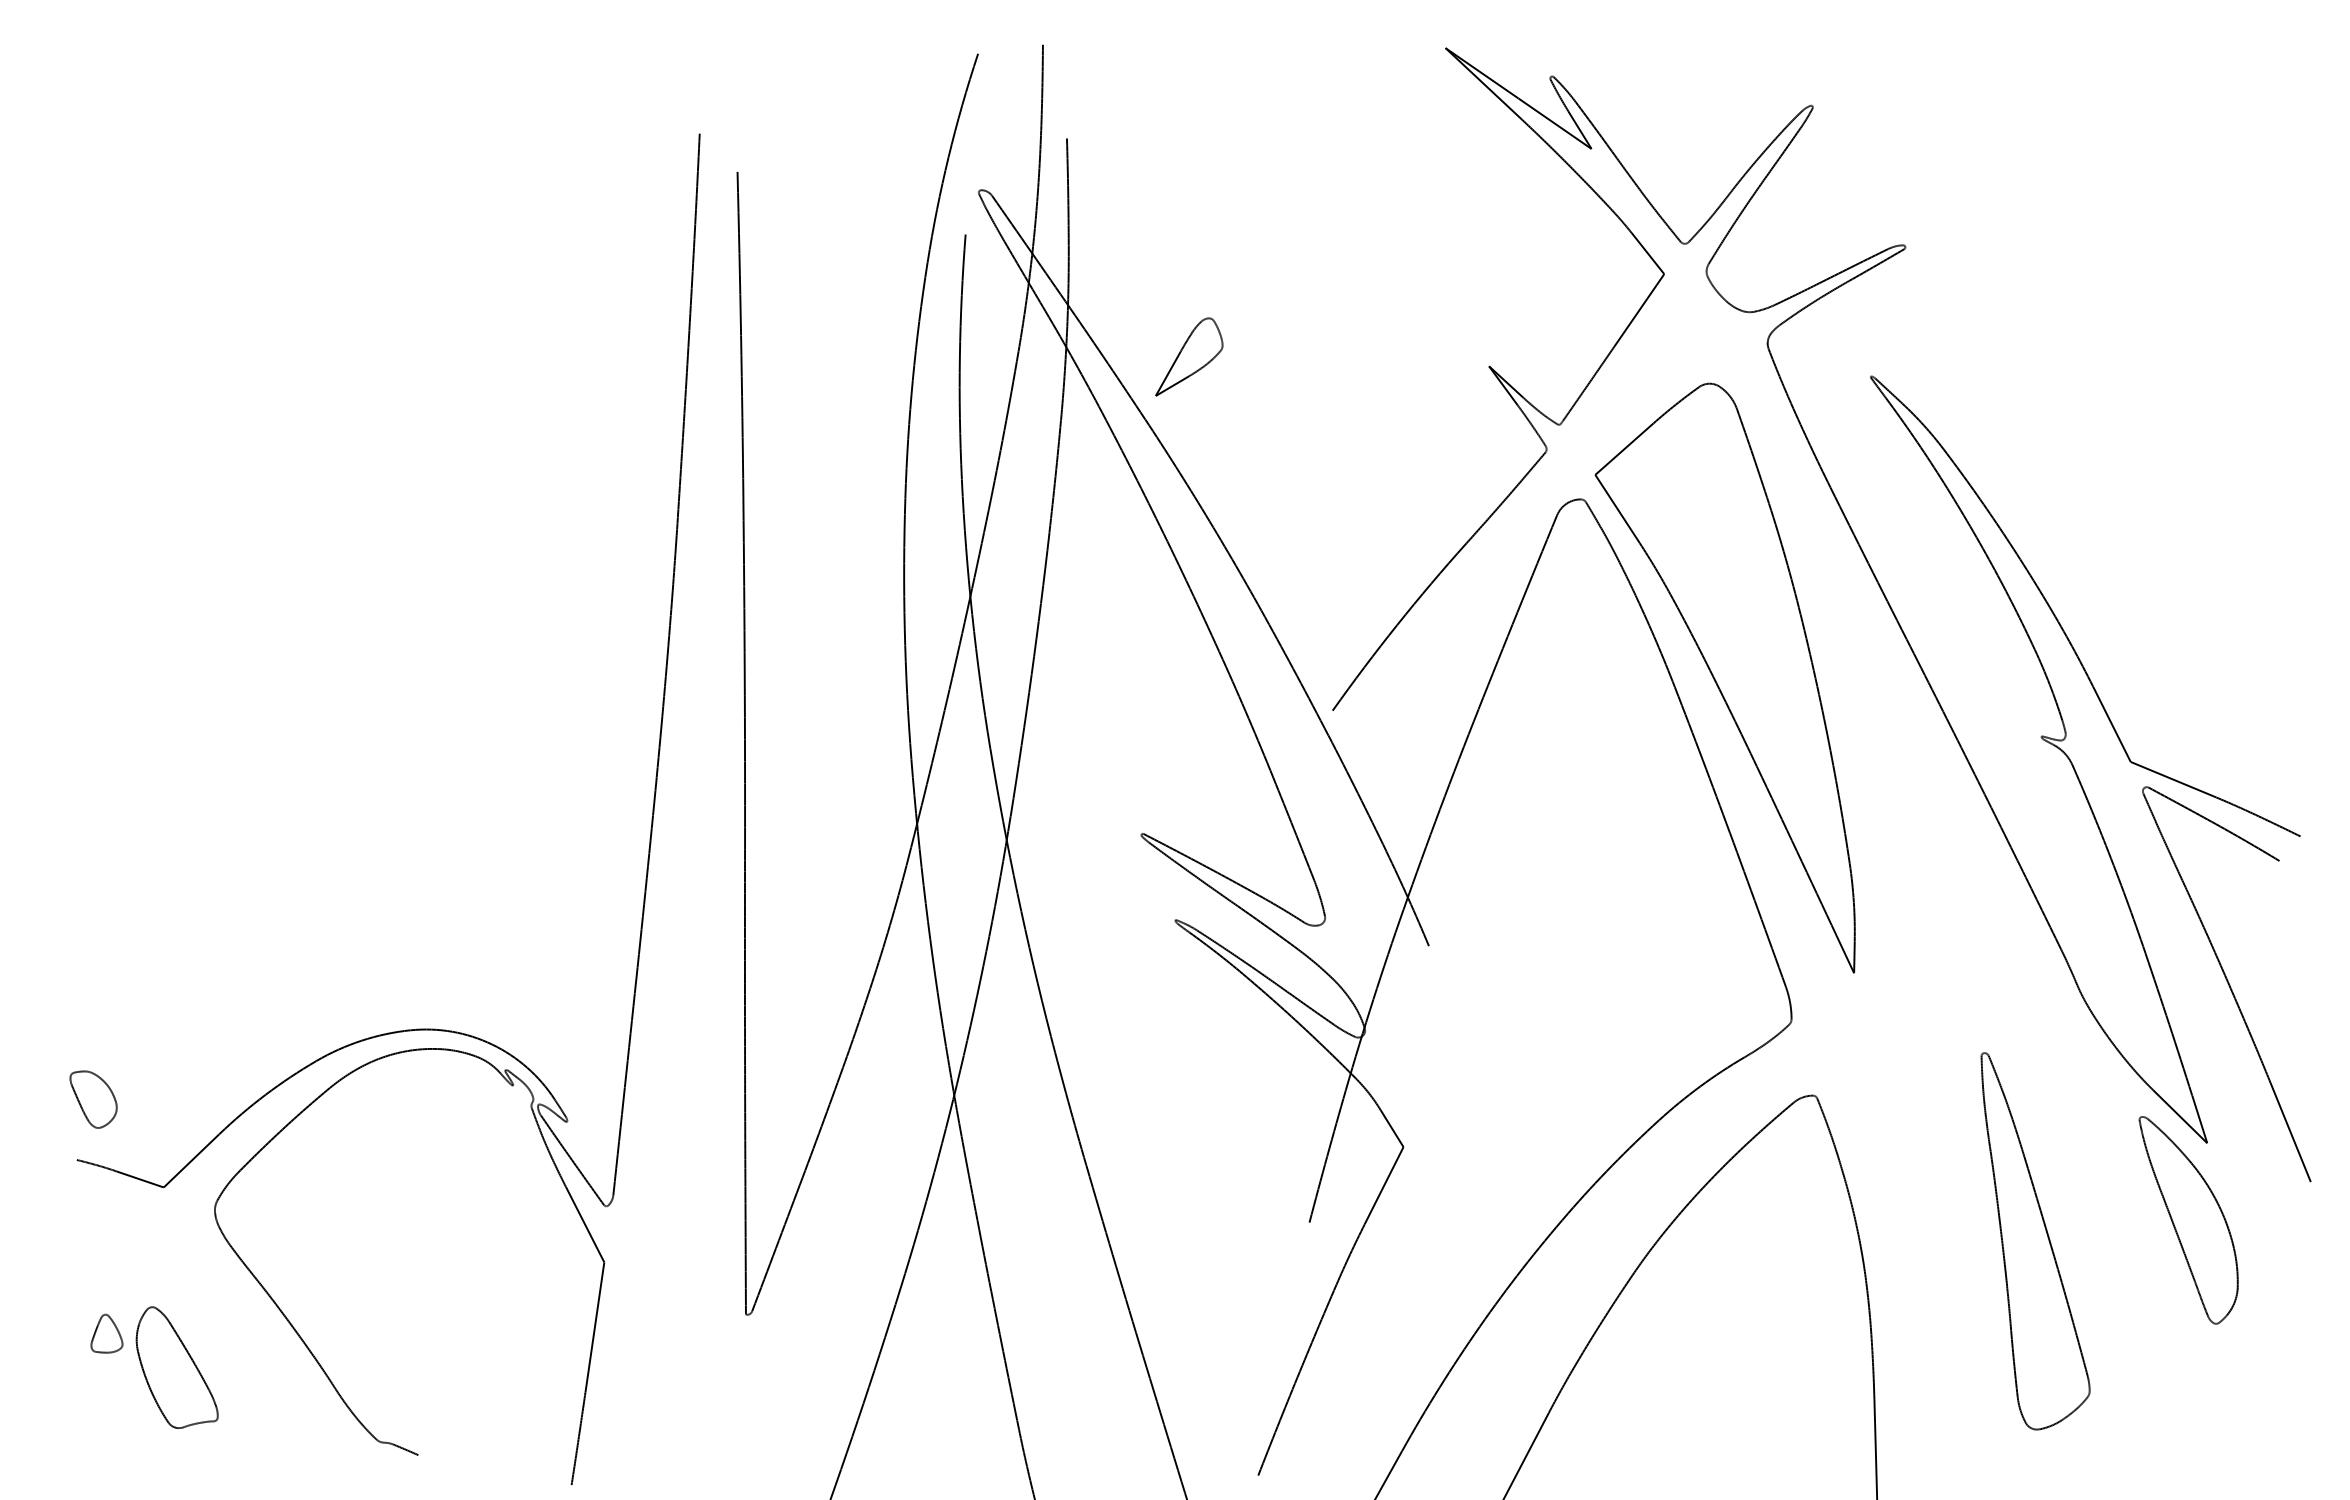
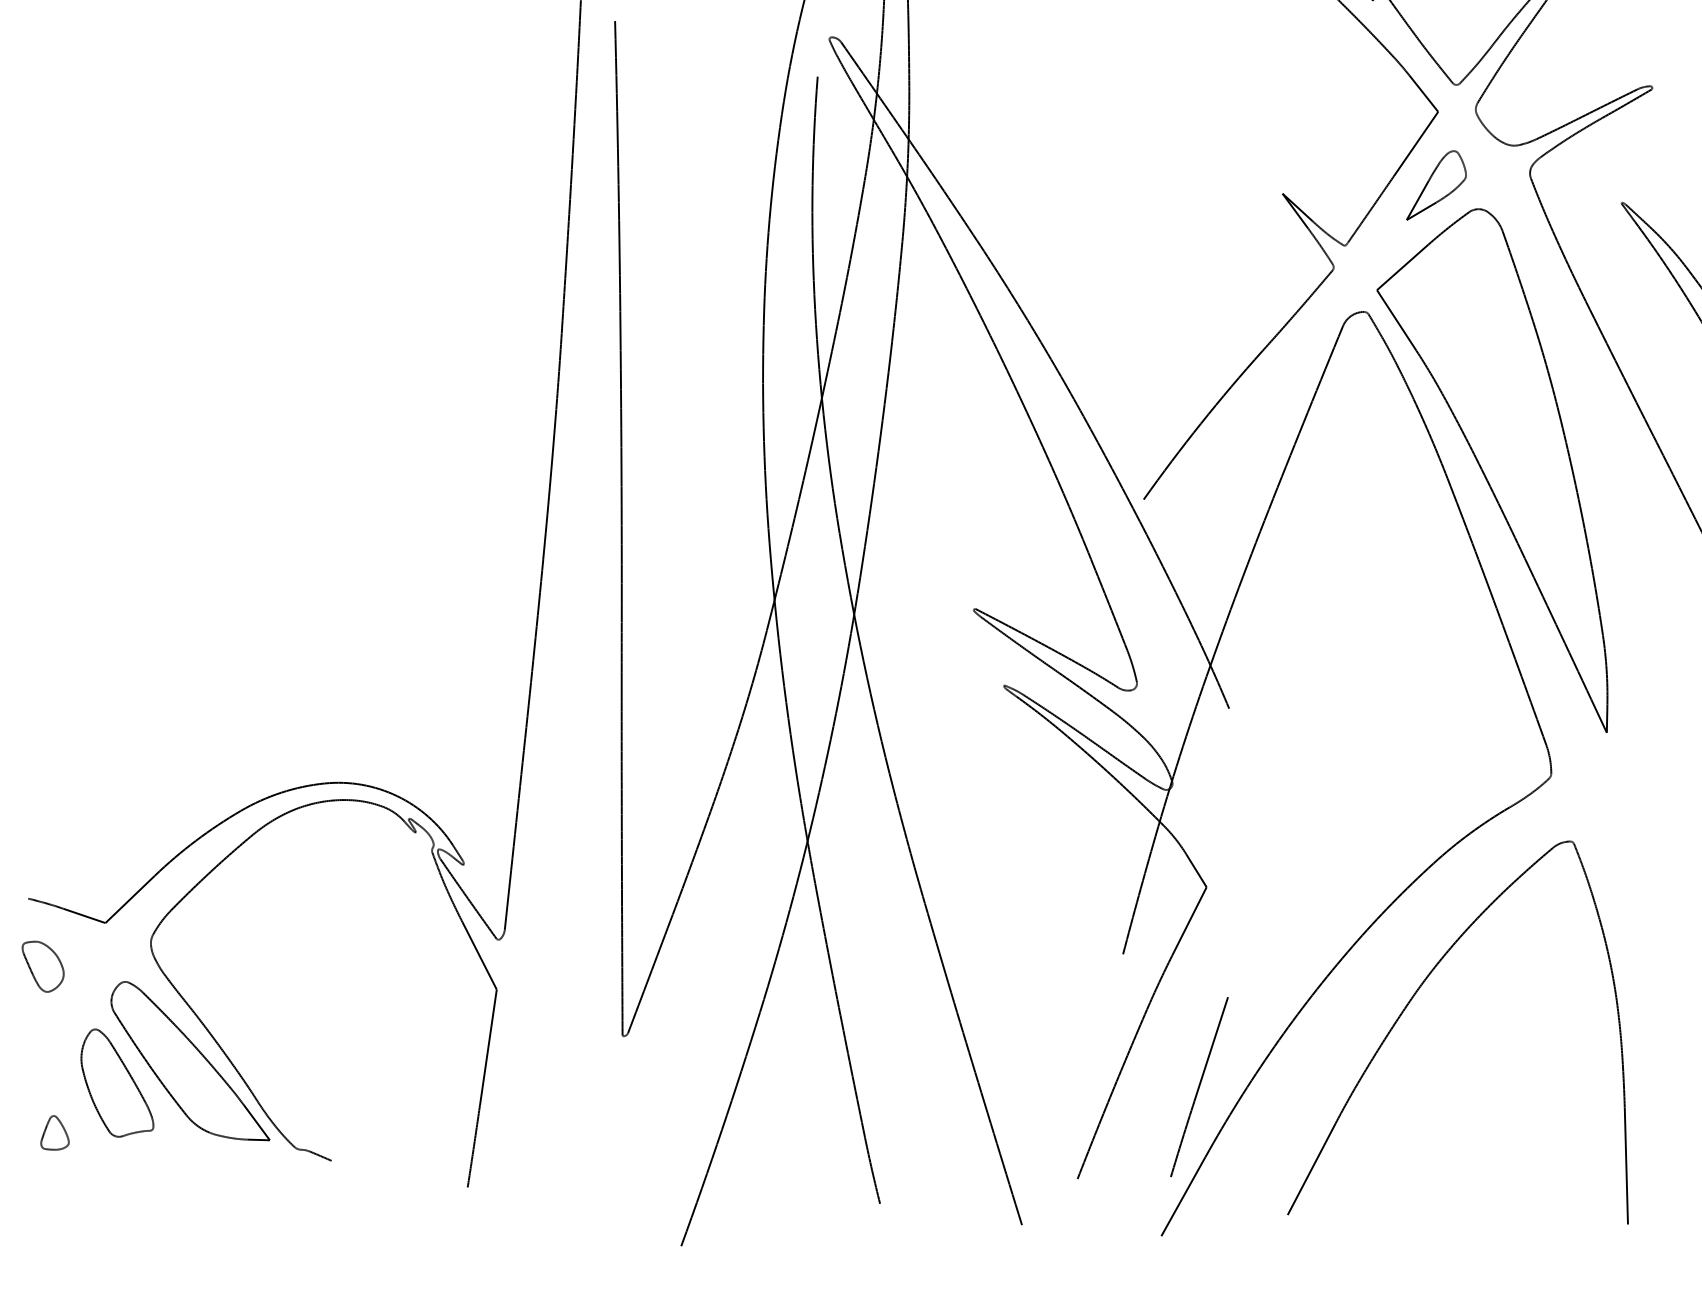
part: (1189, 356) -> (1436, 185), moved
part: (93, 1099) -> (43, 966), moved
part: (106, 1333) -> (54, 1132), moved
part: (259, 1342) -> (190, 1060), added
line: (1395, 1371) -> (1199, 1086), added

